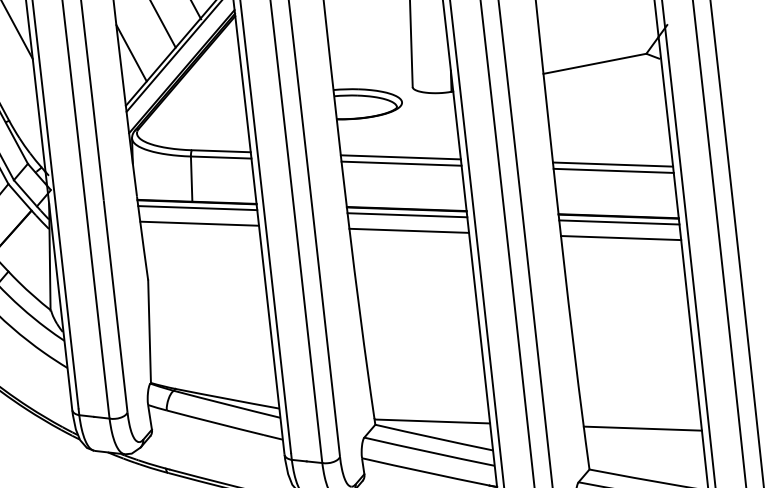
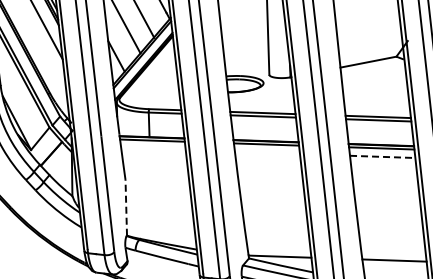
line: (199, 224) -> (153, 149), removed
line: (409, 229) -> (267, 152), removed
line: (620, 237) -> (382, 156), solid -> dashed
line: (149, 331) -> (126, 207), solid -> dashed

